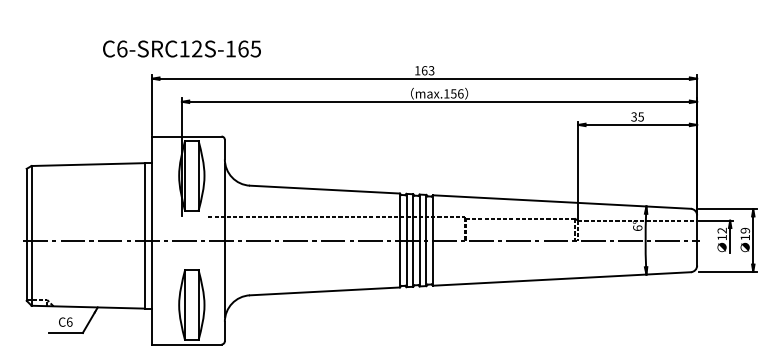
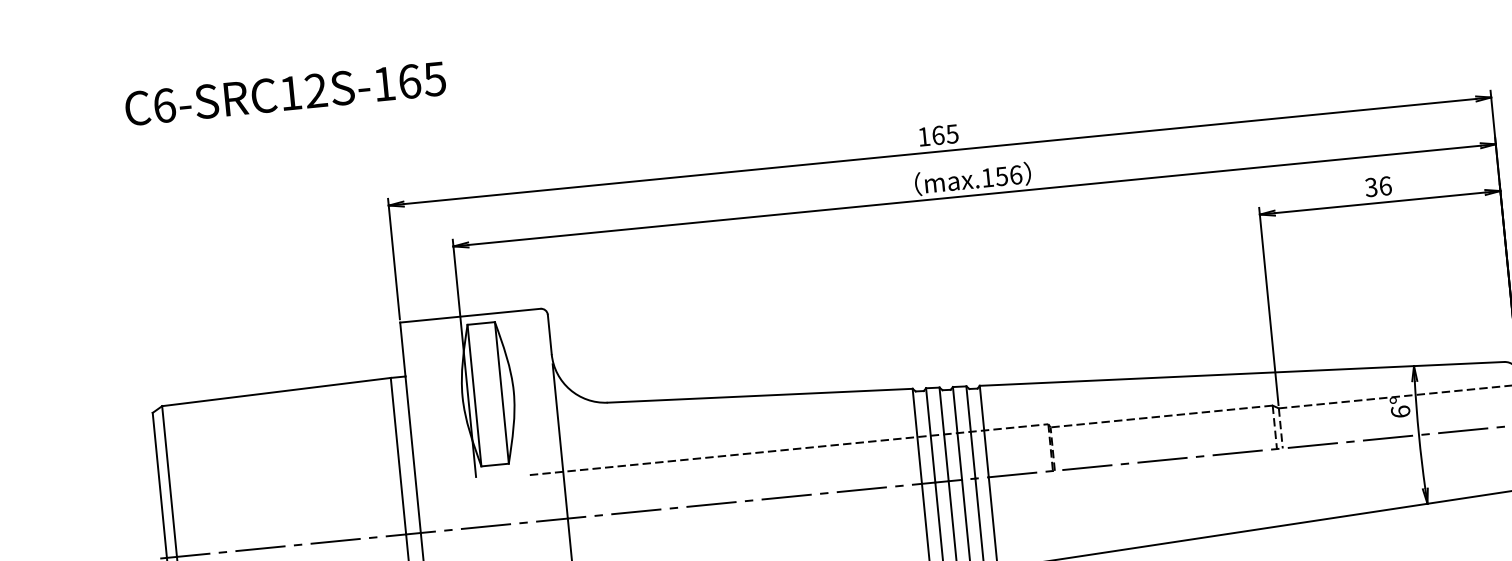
text: (181, 48) -> (284, 92), moved
text: (431, 70) -> (952, 133), 163 -> 165
text: (641, 116) -> (1386, 185), 35 -> 36

